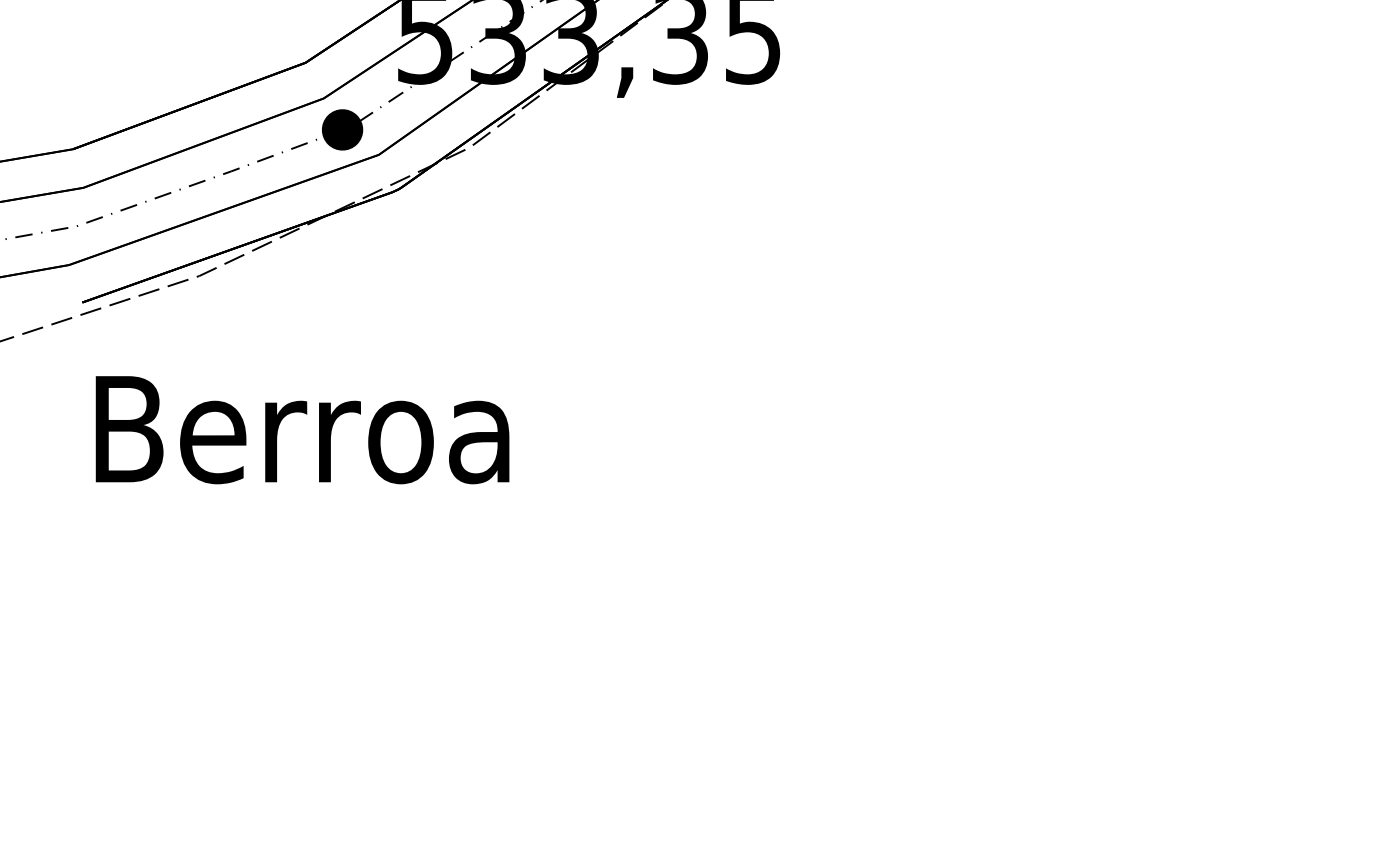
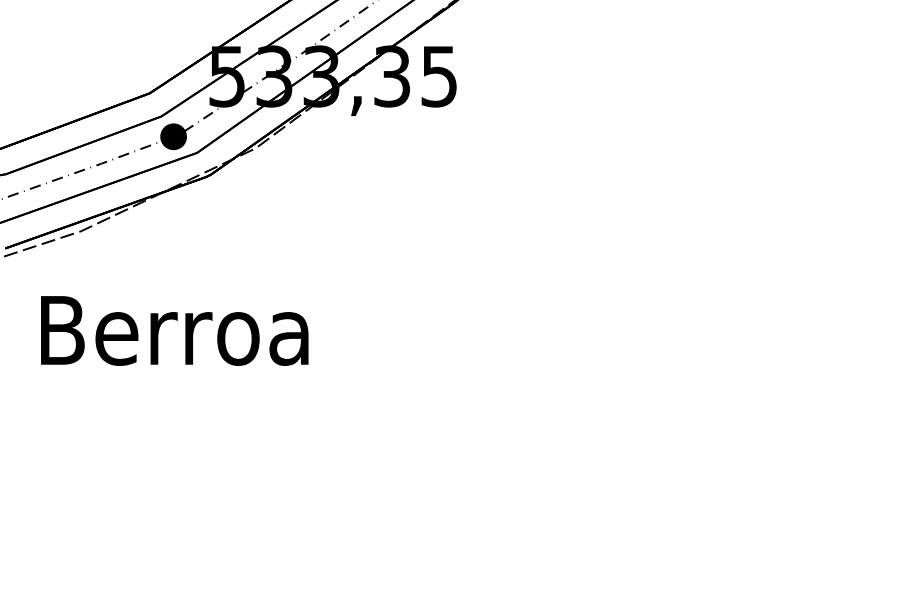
text: (302, 429) -> (174, 330), moved

